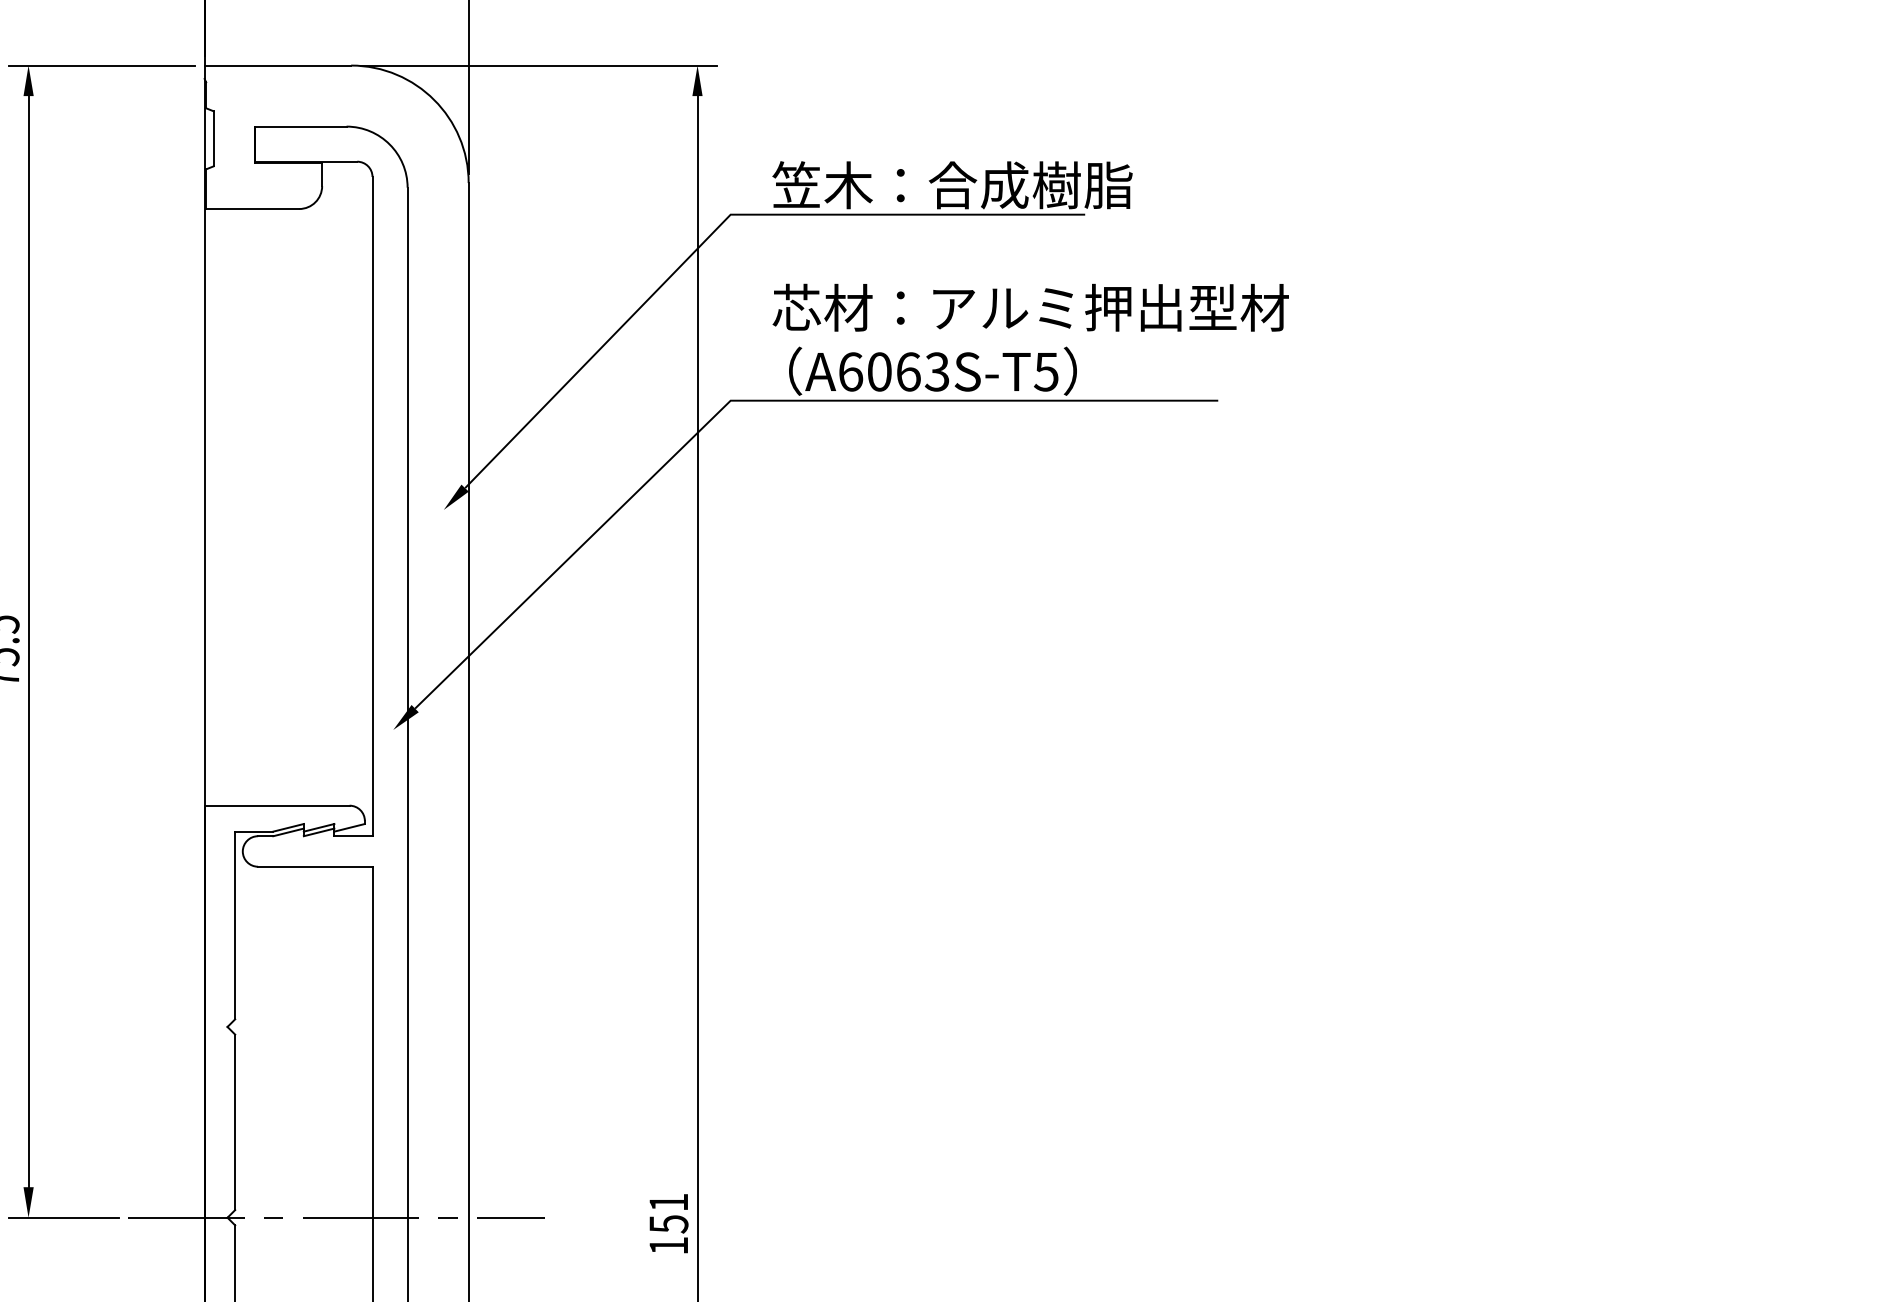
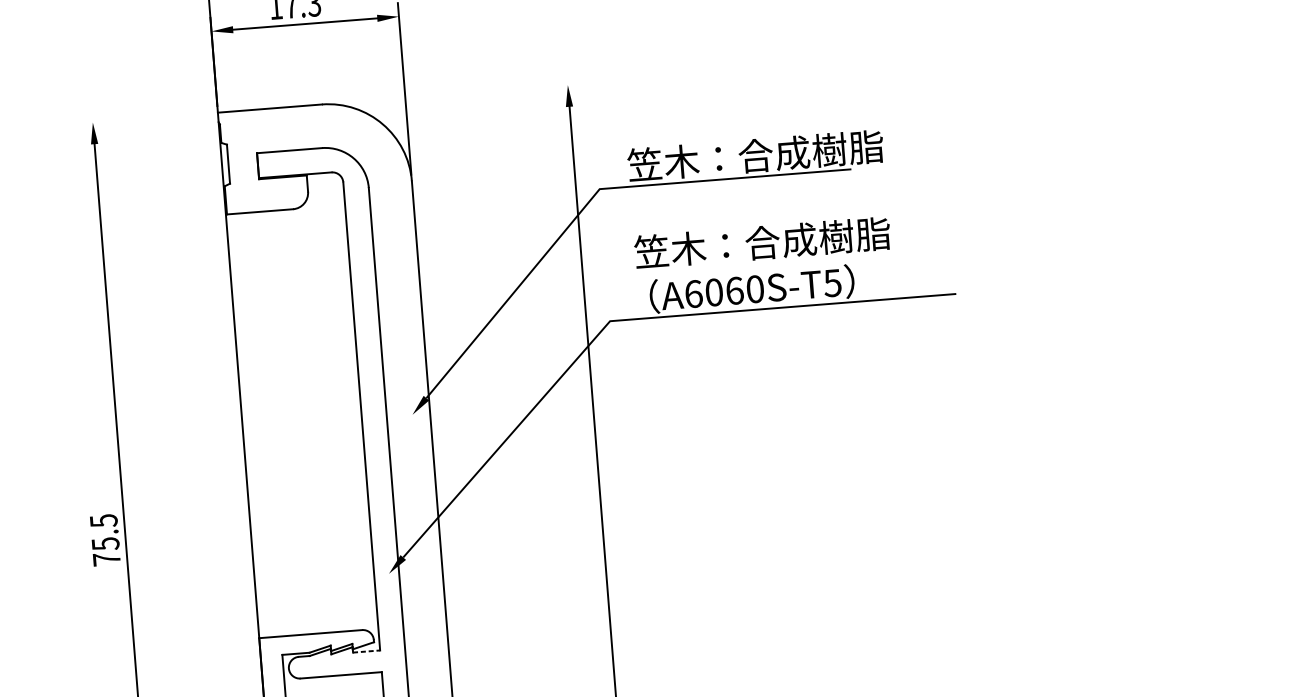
line: (102, 65) -> (145, 118), removed
line: (538, 65) -> (454, 93), removed
text: (1030, 307) -> (817, 238), 芯材：アルミ押出型材 -> 笠木：合成樹脂
text: (936, 371) -> (754, 288), A6063S-T5 -> A6060S-T5
line: (353, 836) -> (366, 651), solid -> dashed

